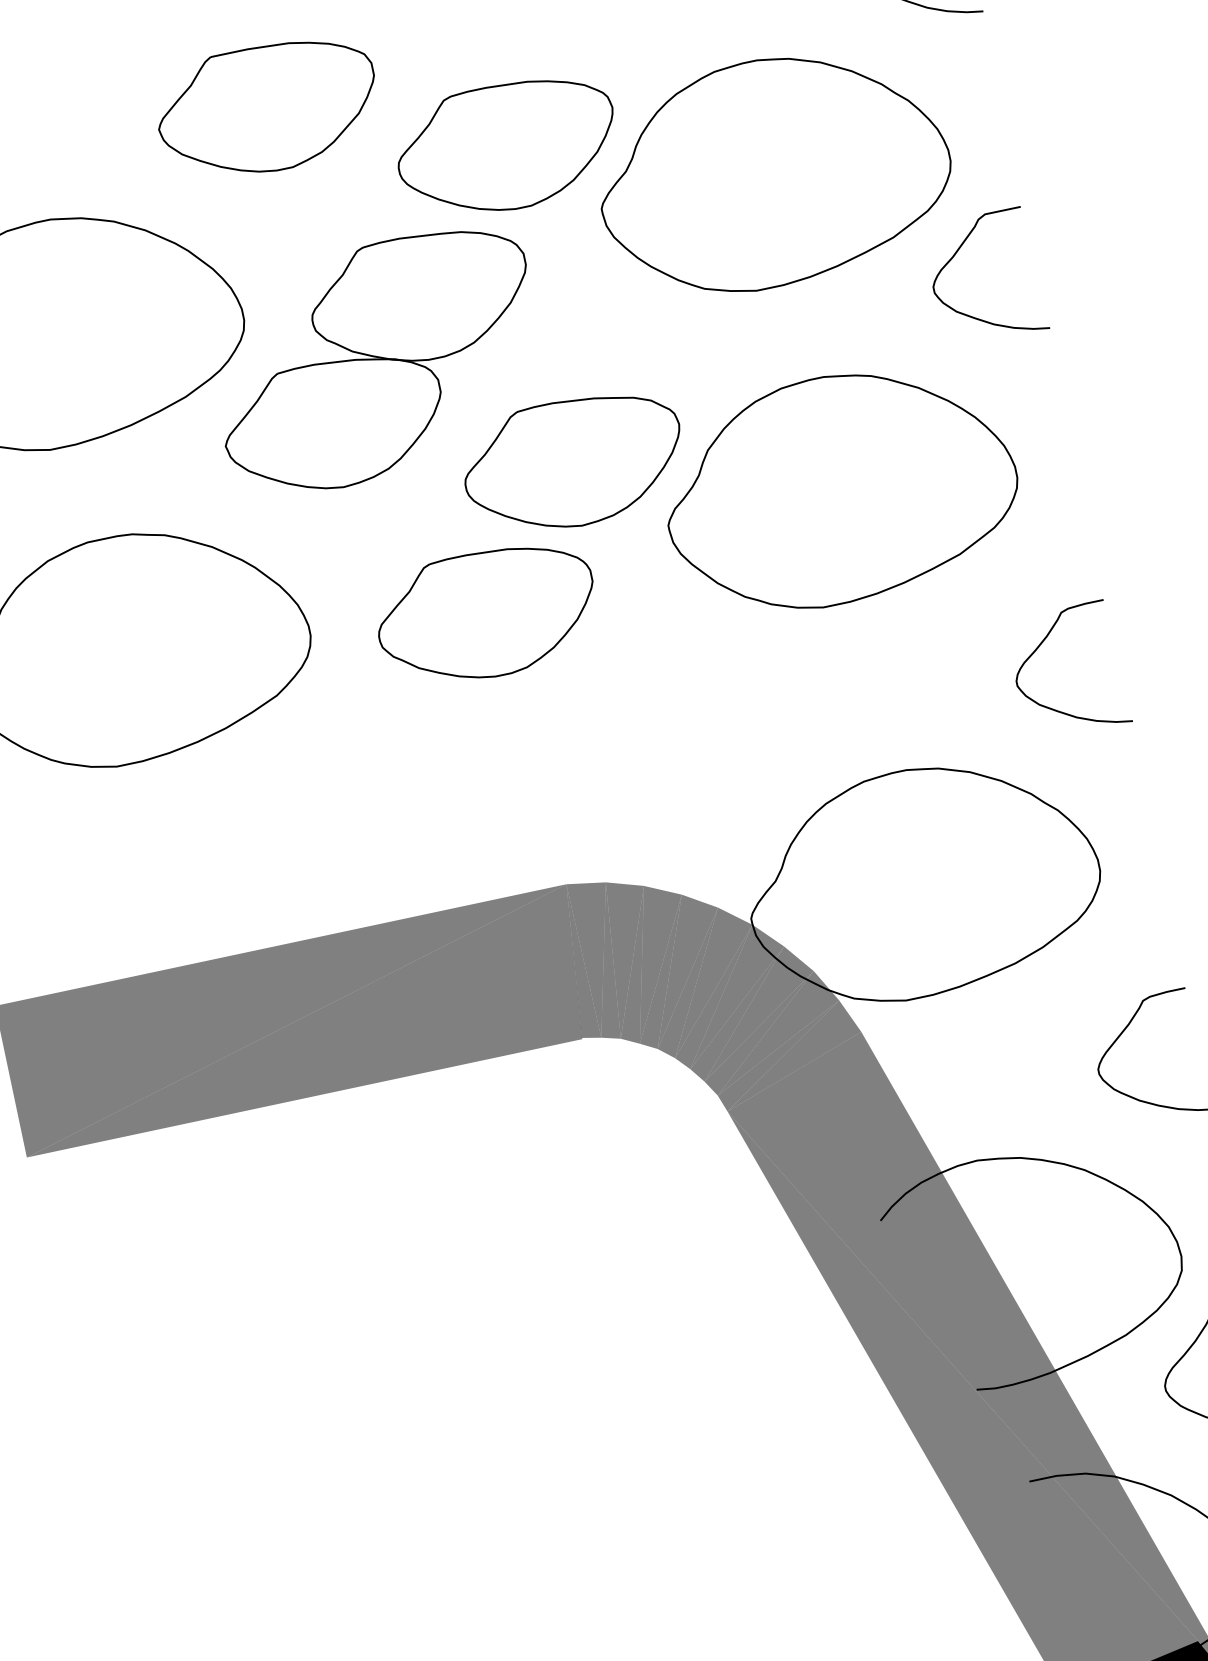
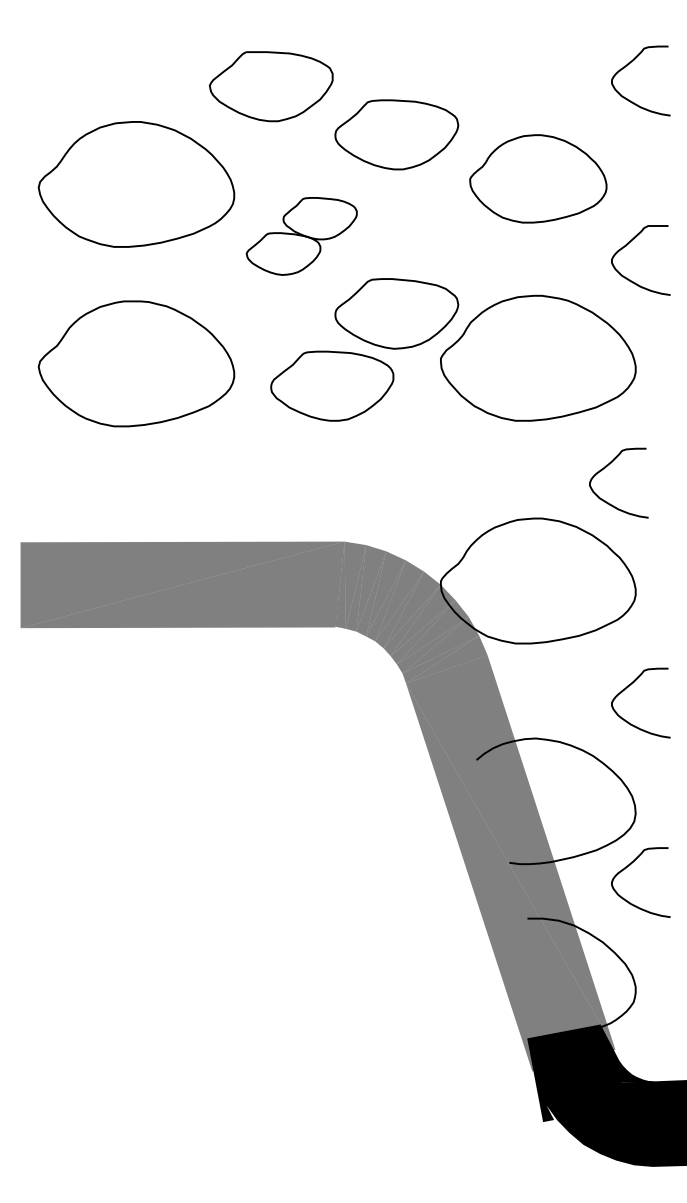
part: (773, 171) -> (538, 178), size x0.7
part: (376, 361) -> (301, 236), size x0.6
part: (1038, 650) -> (605, 468), moved

